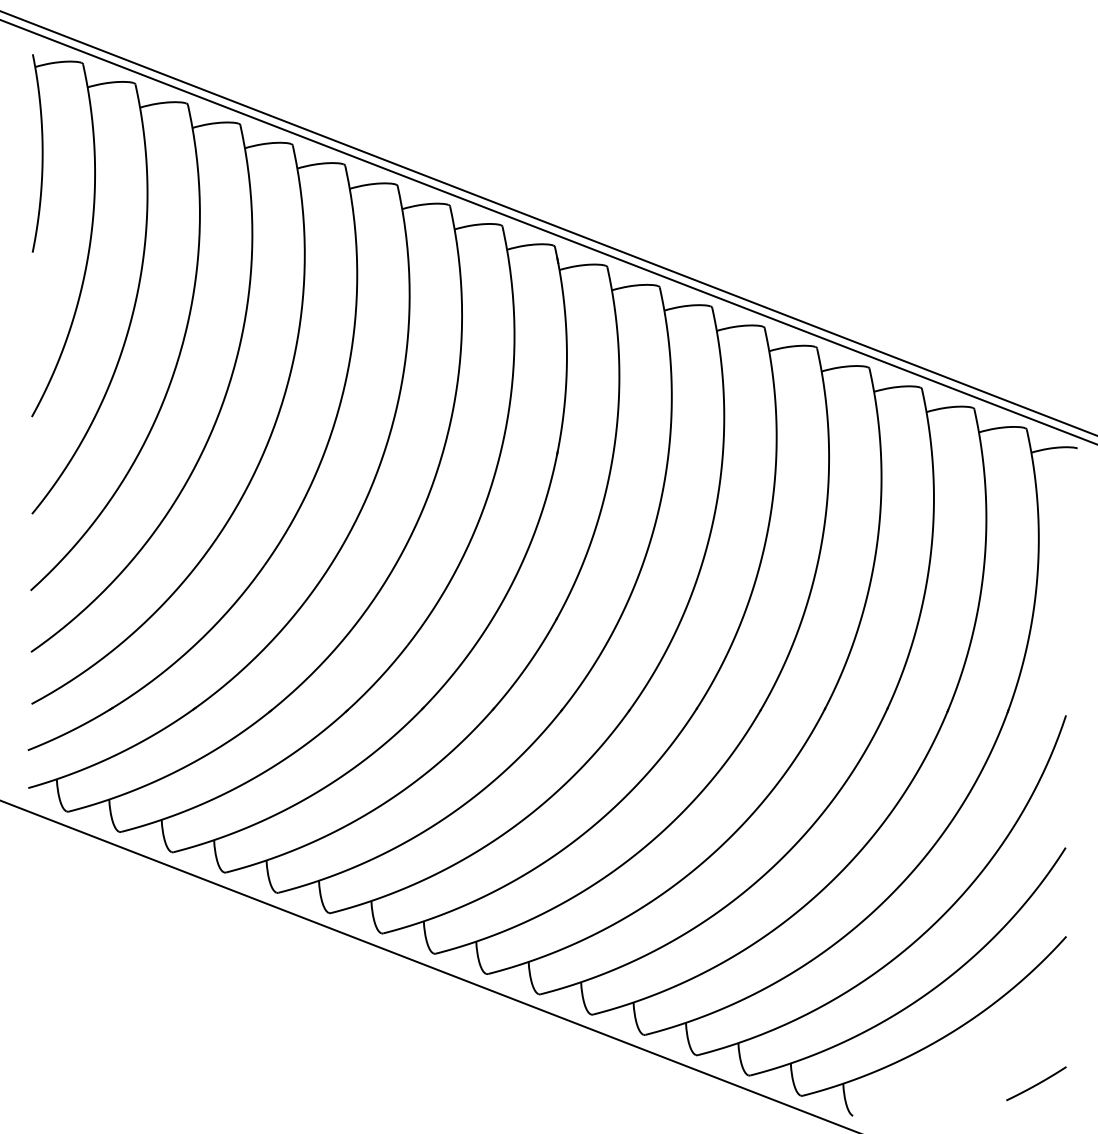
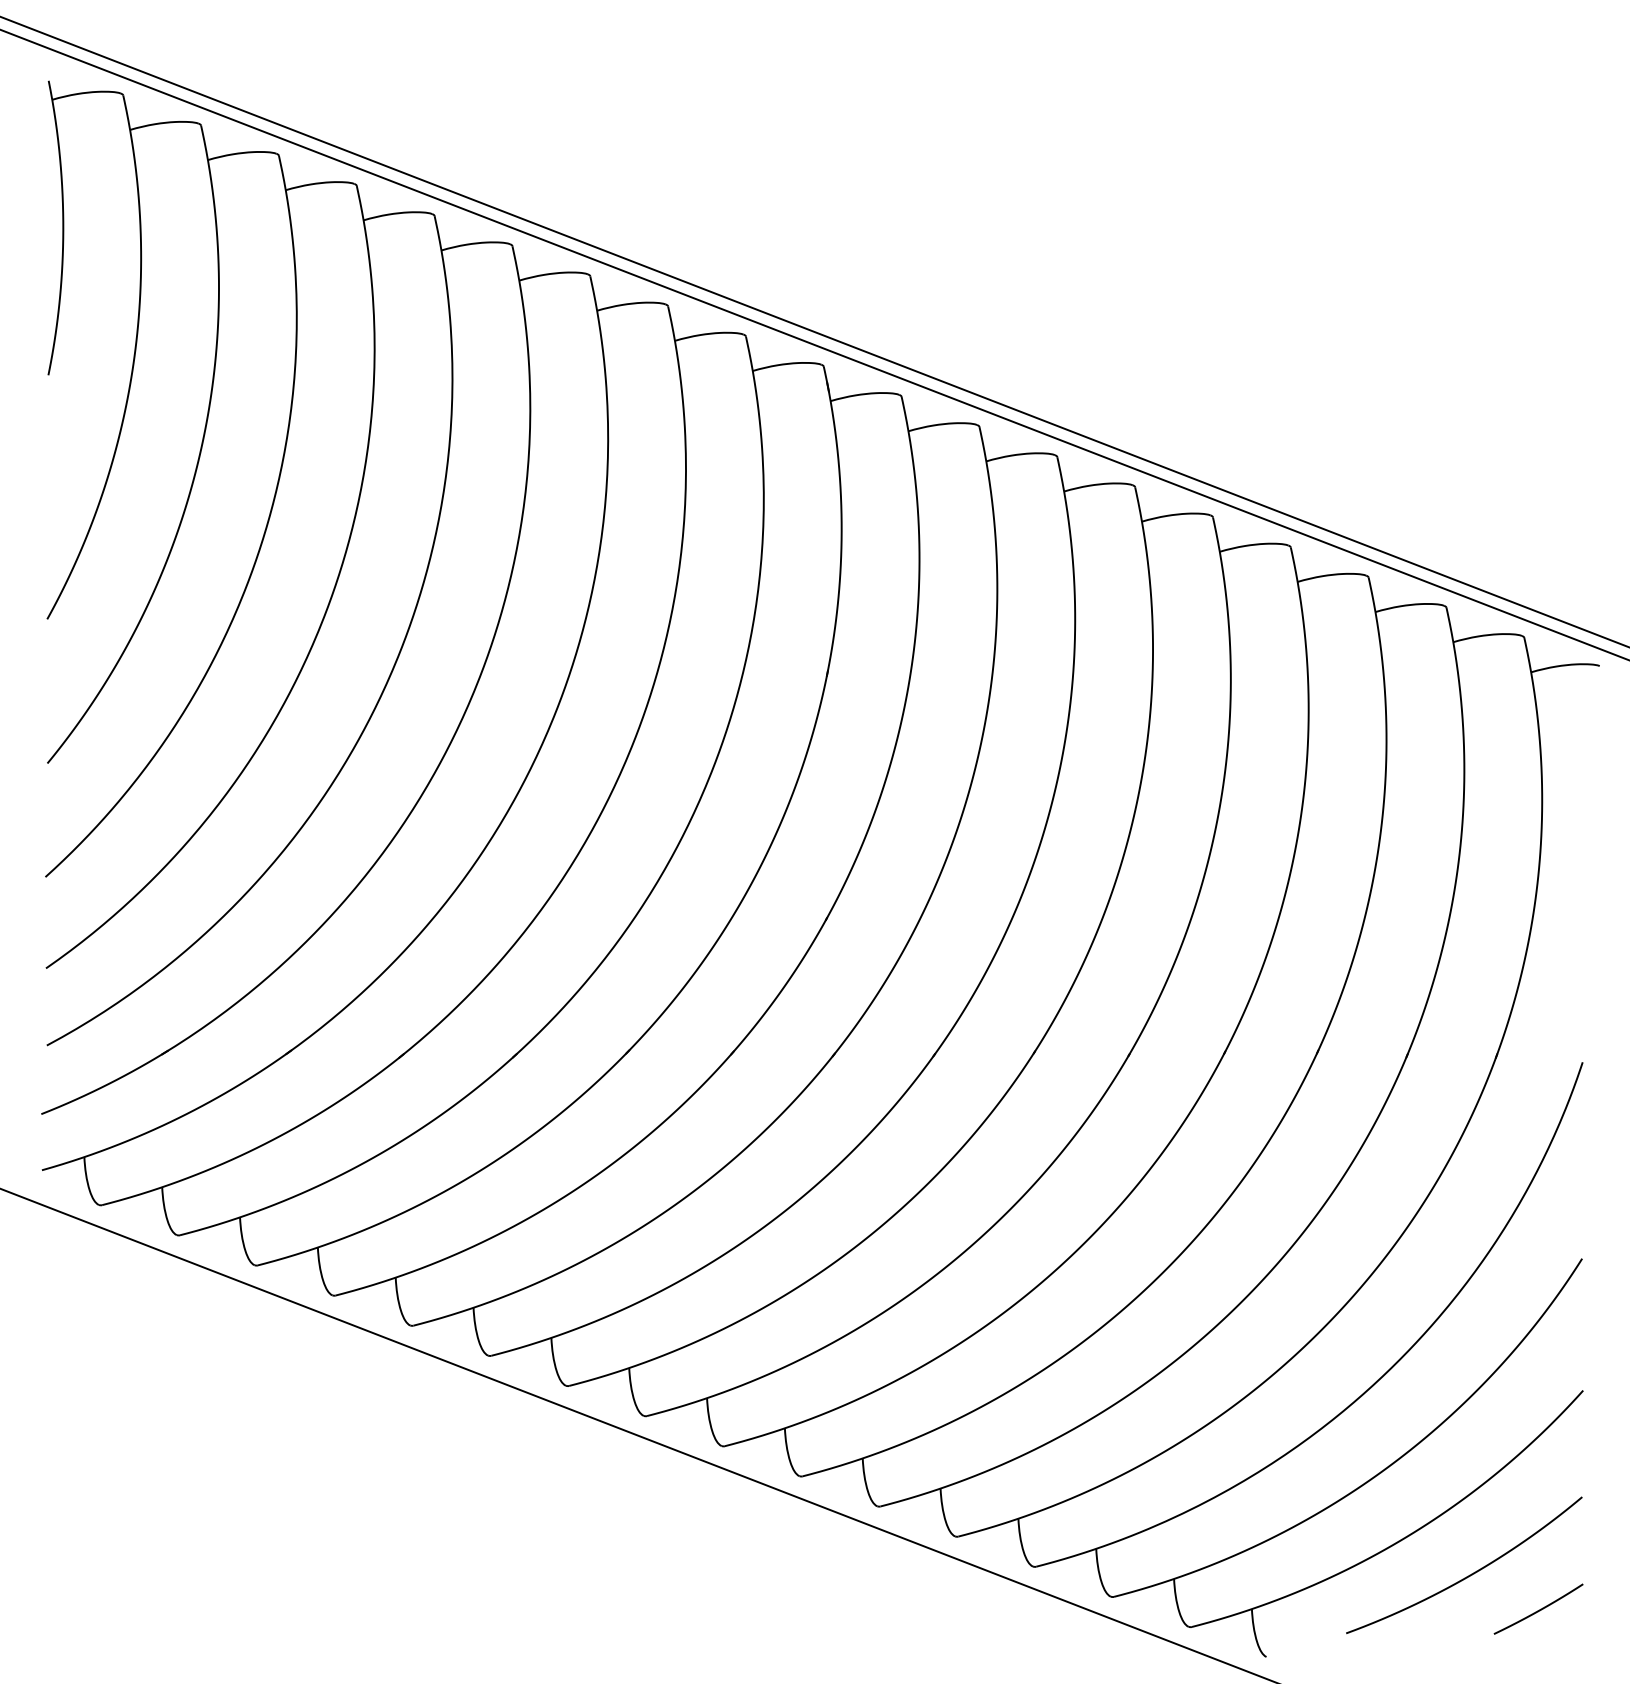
curve: (989, 1060) -> (1468, 1574), added

